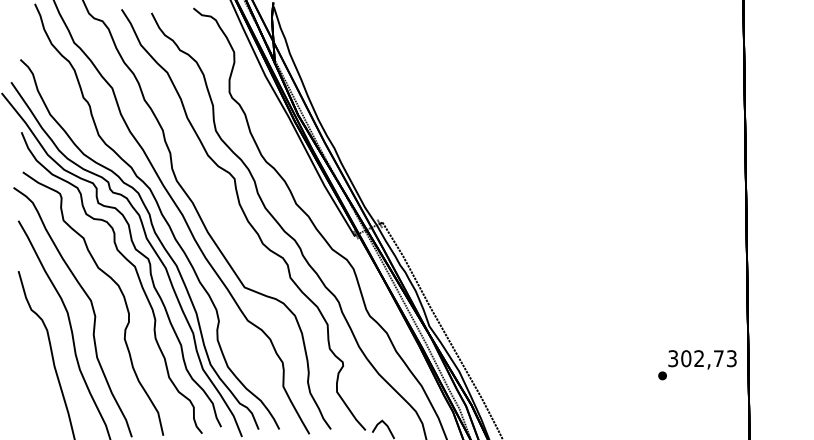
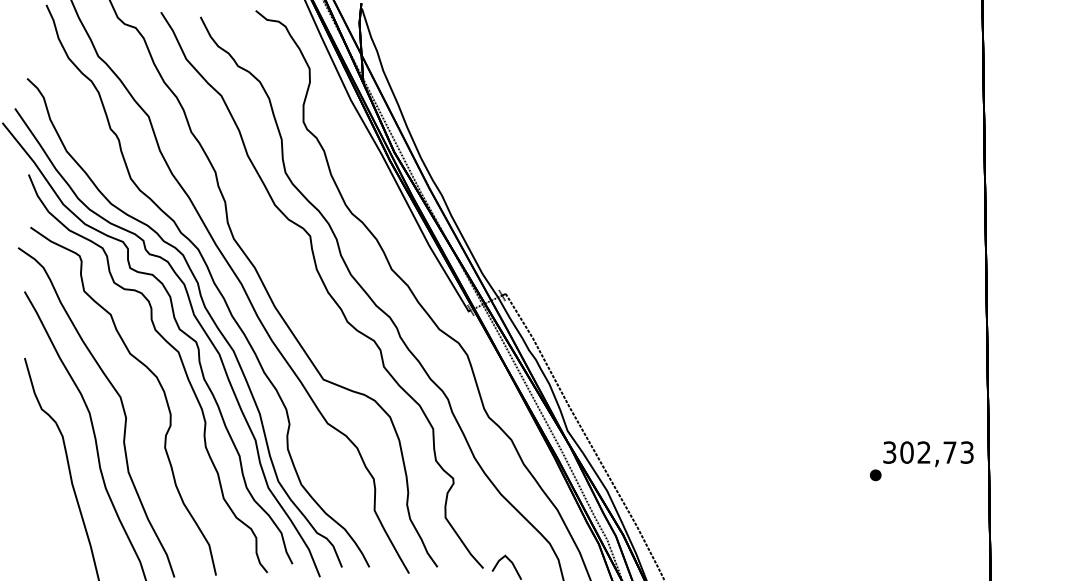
text: (697, 365) -> (921, 461), moved

